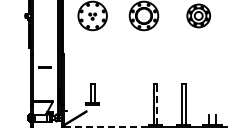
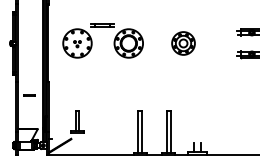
line: (157, 104) -> (142, 132), dashed -> solid
line: (106, 126) -> (91, 154), dashed -> solid

